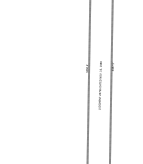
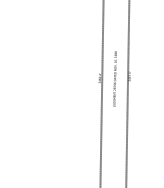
text: (99, 85) -> (114, 78), moved

